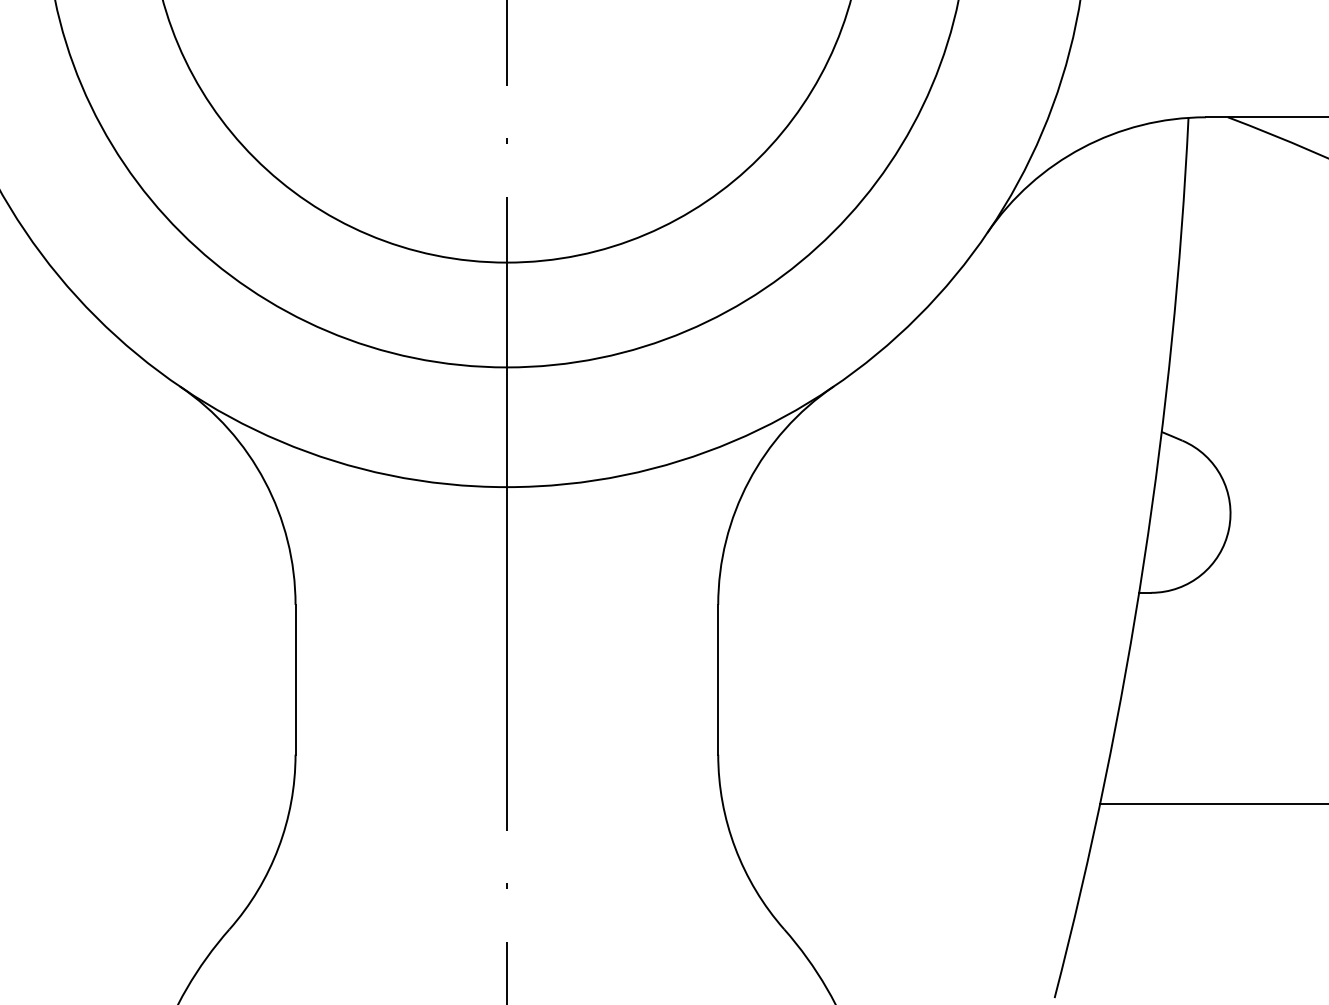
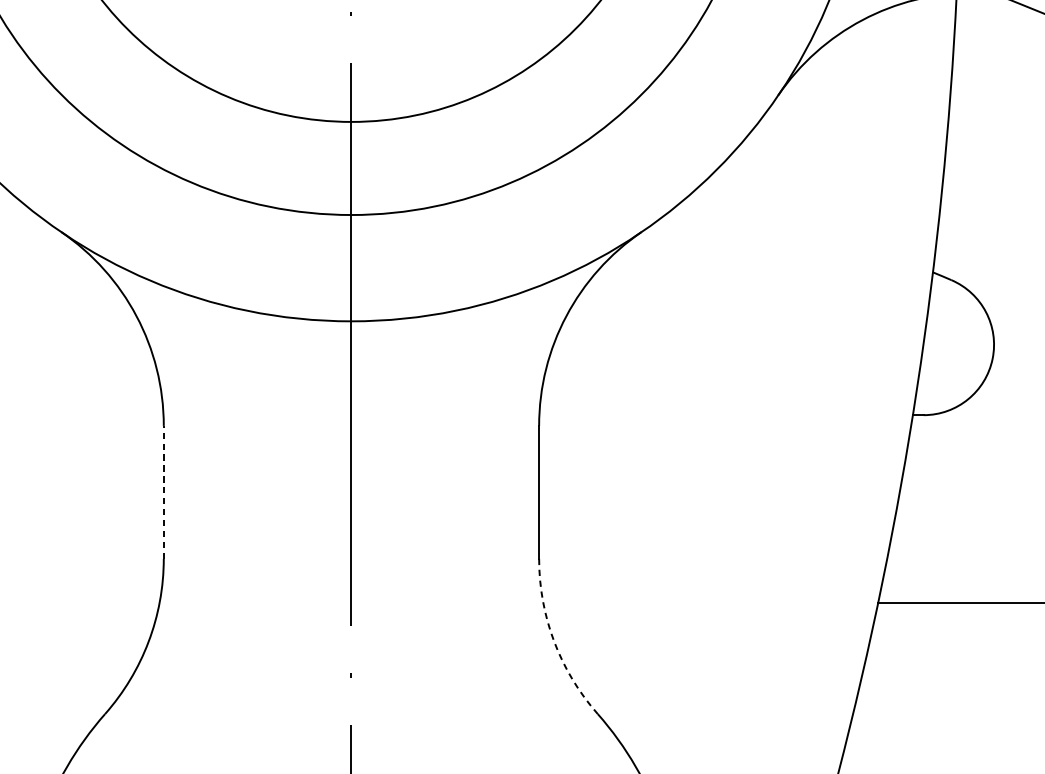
line: (295, 679) -> (163, 492), solid -> dashed
arc: (735, 848) -> (554, 642), solid -> dashed

